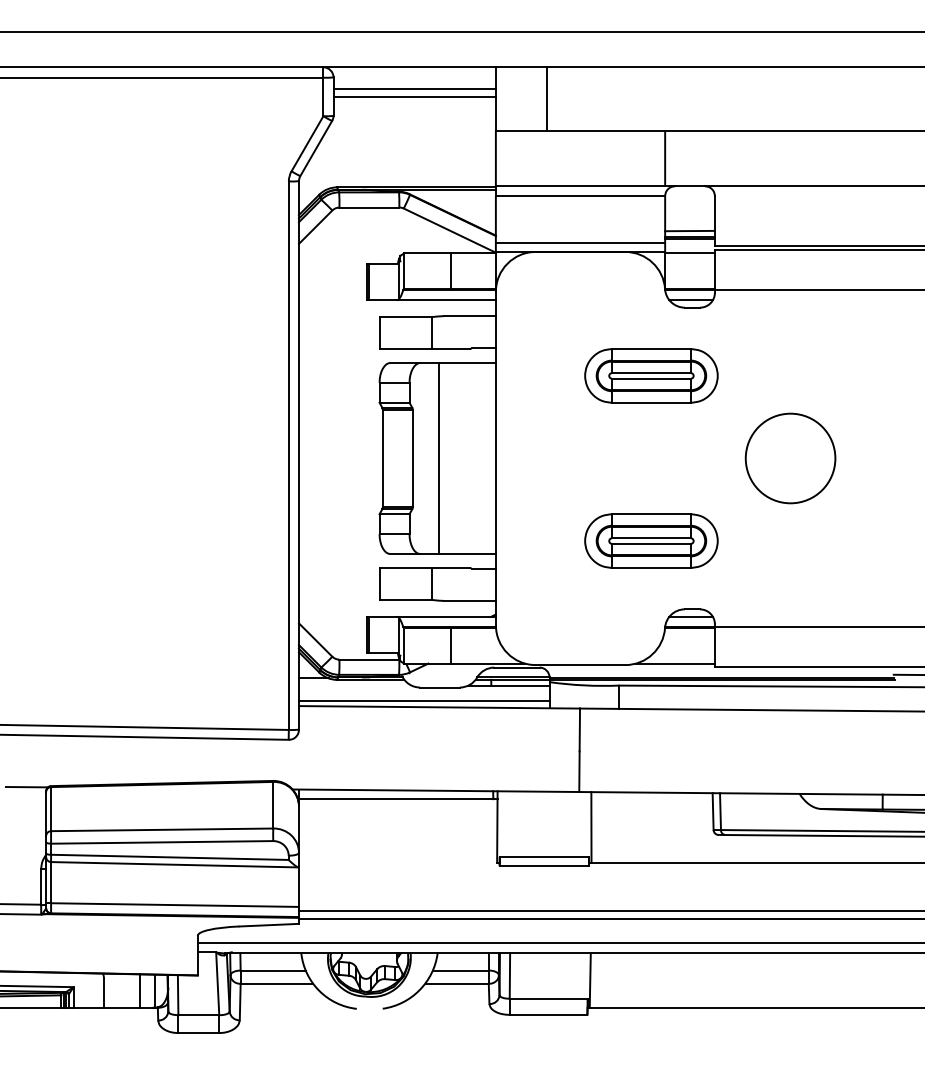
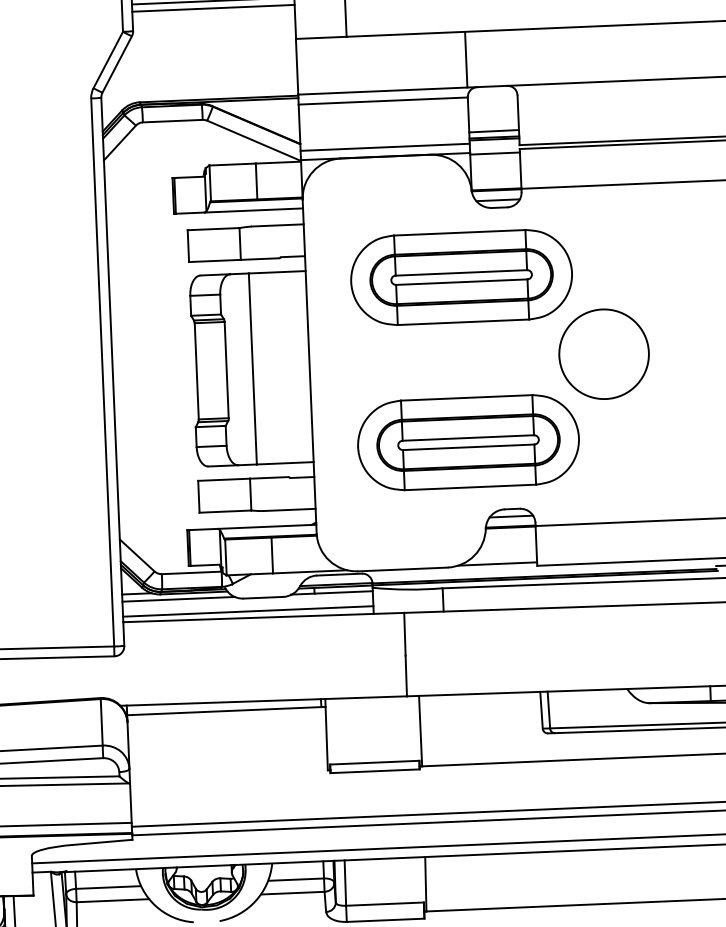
part: (651, 375) -> (461, 277), size x1.67
part: (651, 540) -> (468, 441), size x1.67
line: (354, 685) -> (177, 599), added

